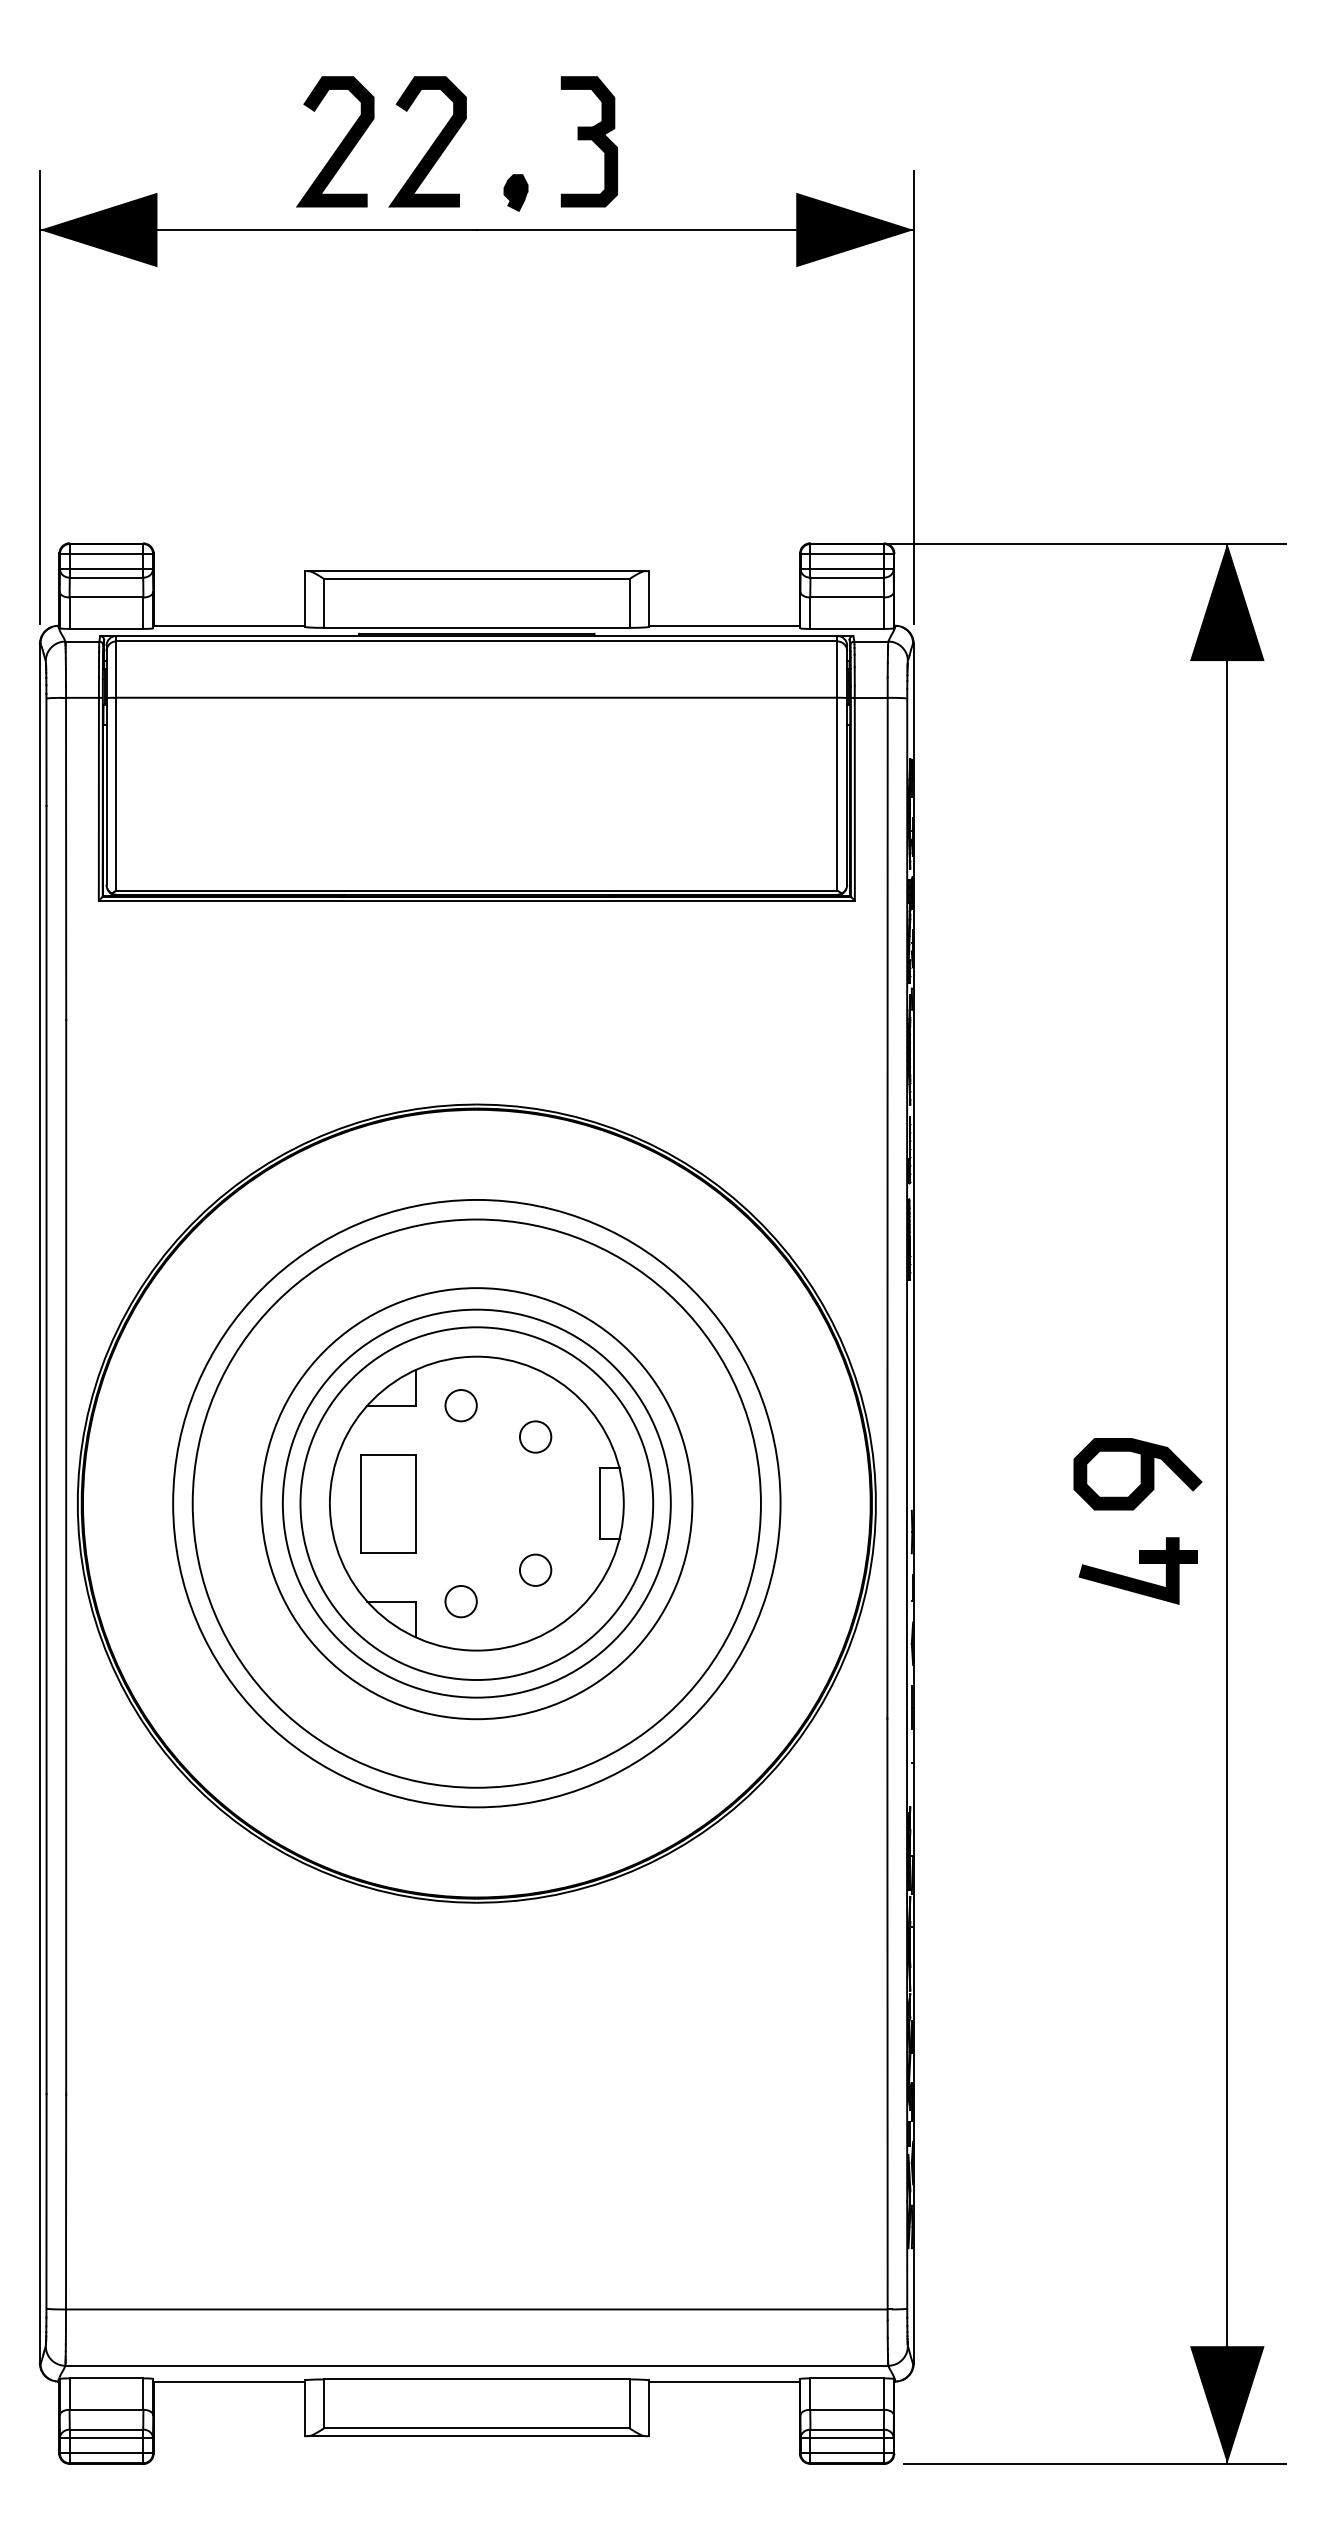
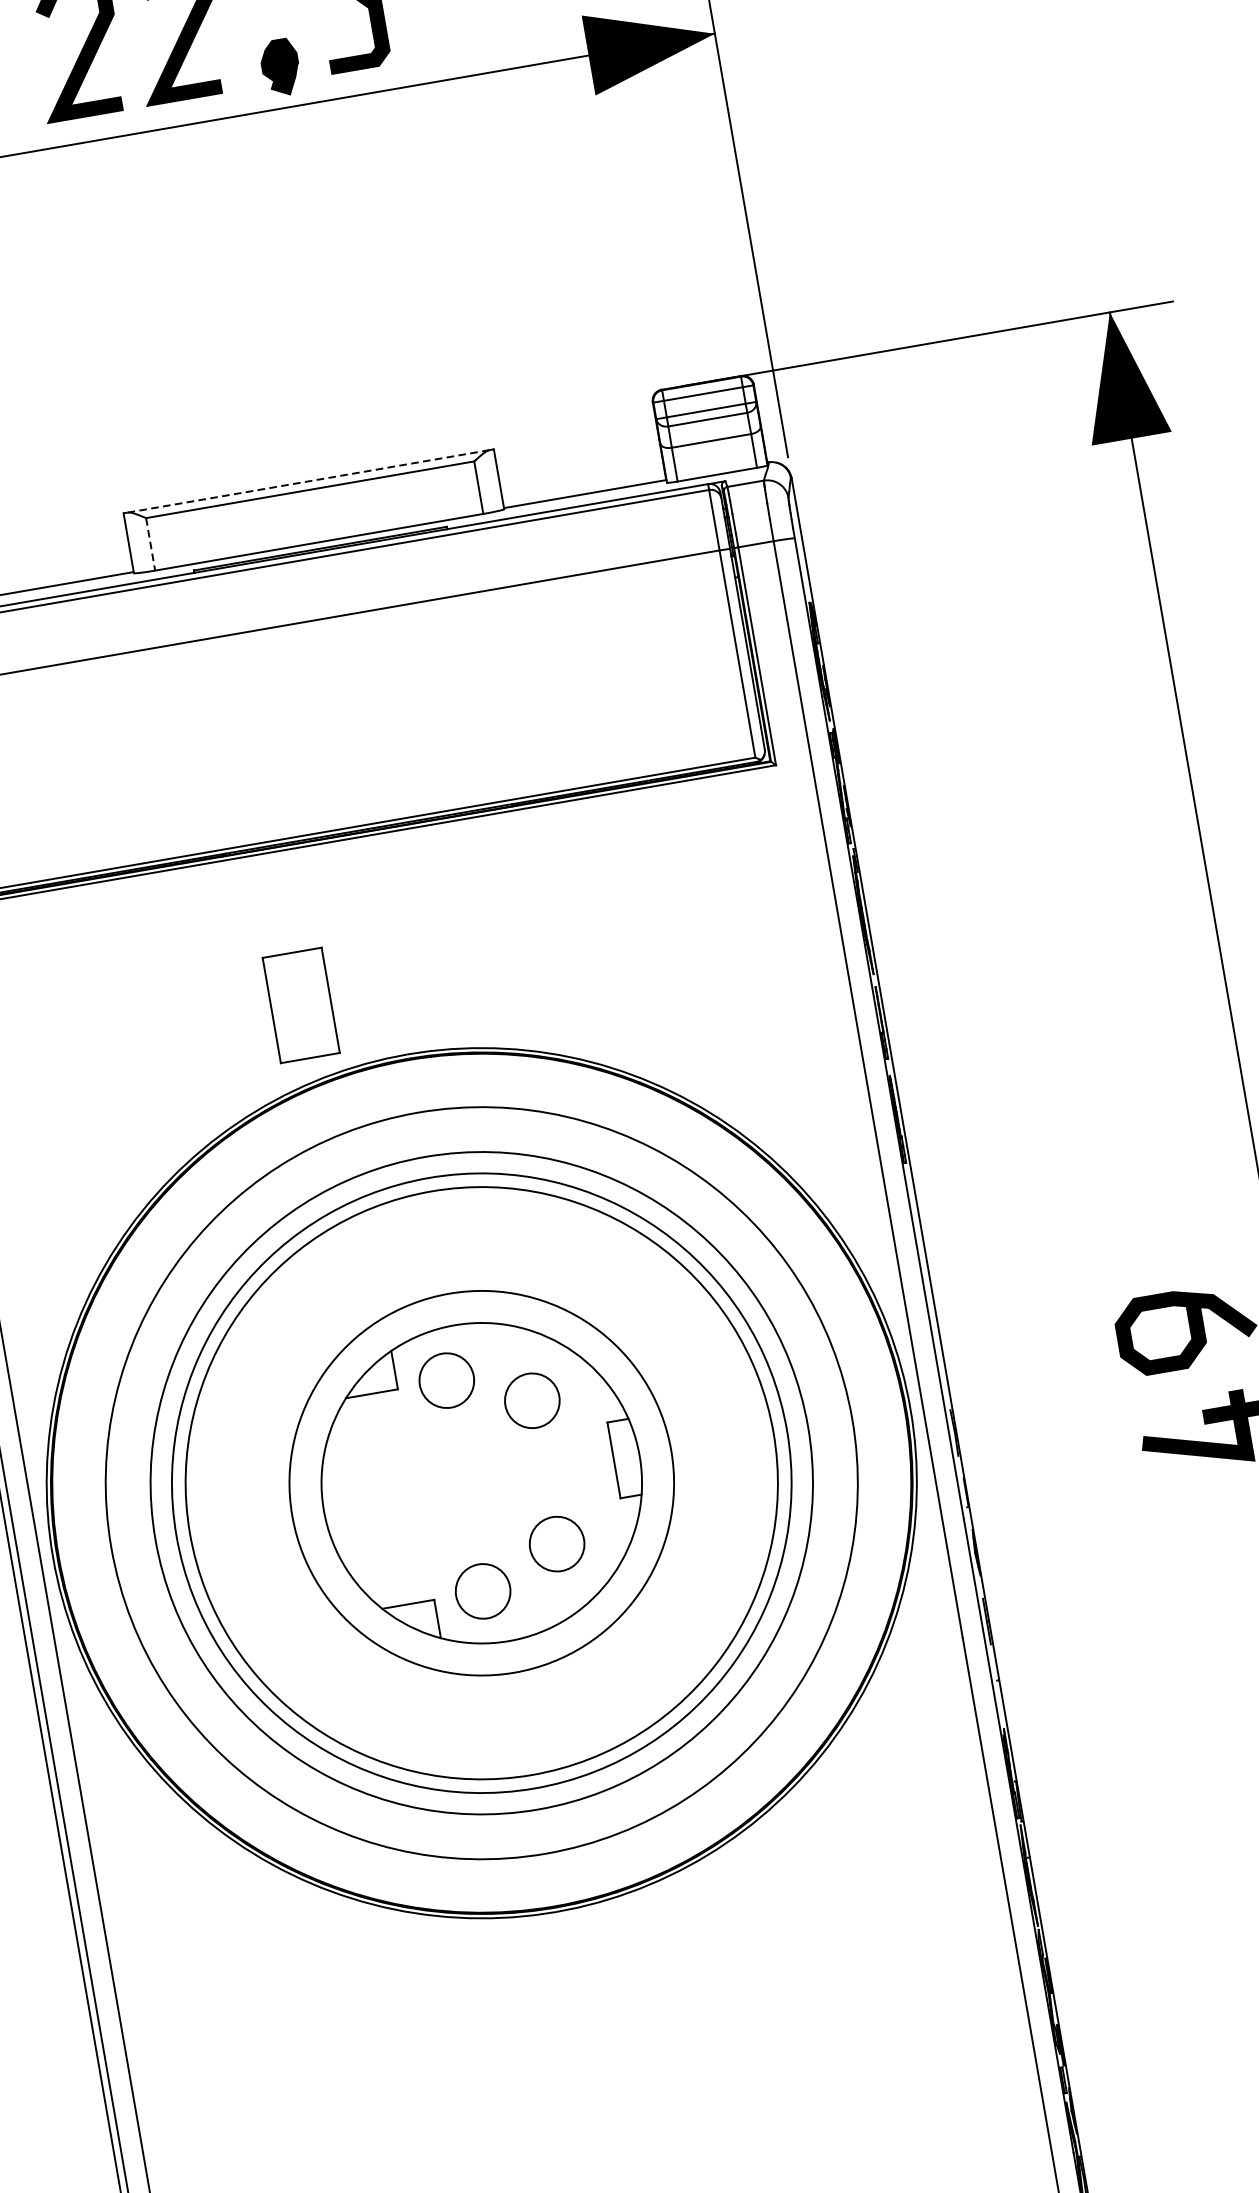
part: (515, 192) -> (279, 67), size x1.4
line: (476, 571) -> (308, 481), solid -> dashed
line: (324, 603) -> (151, 544), solid -> dashed
circle: (460, 1405) -> (446, 1380), size x1.6
circle: (535, 1436) -> (532, 1400), size x1.6
part: (388, 1503) -> (301, 1005), moved
circle: (476, 1503) -> (481, 1483), size x1.4
circle: (476, 1503) -> (481, 1483), size x1.6
circle: (535, 1569) -> (557, 1543), size x1.6
circle: (460, 1601) -> (482, 1591), size x1.6

